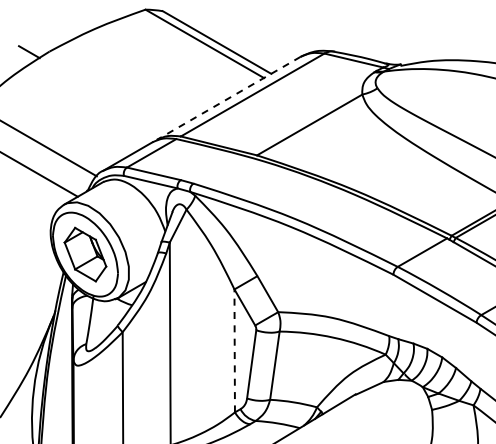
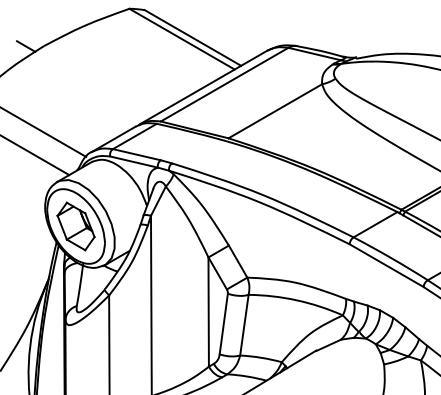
line: (228, 98) -> (203, 87), dashed -> solid
line: (234, 350) -> (208, 311), dashed -> solid

